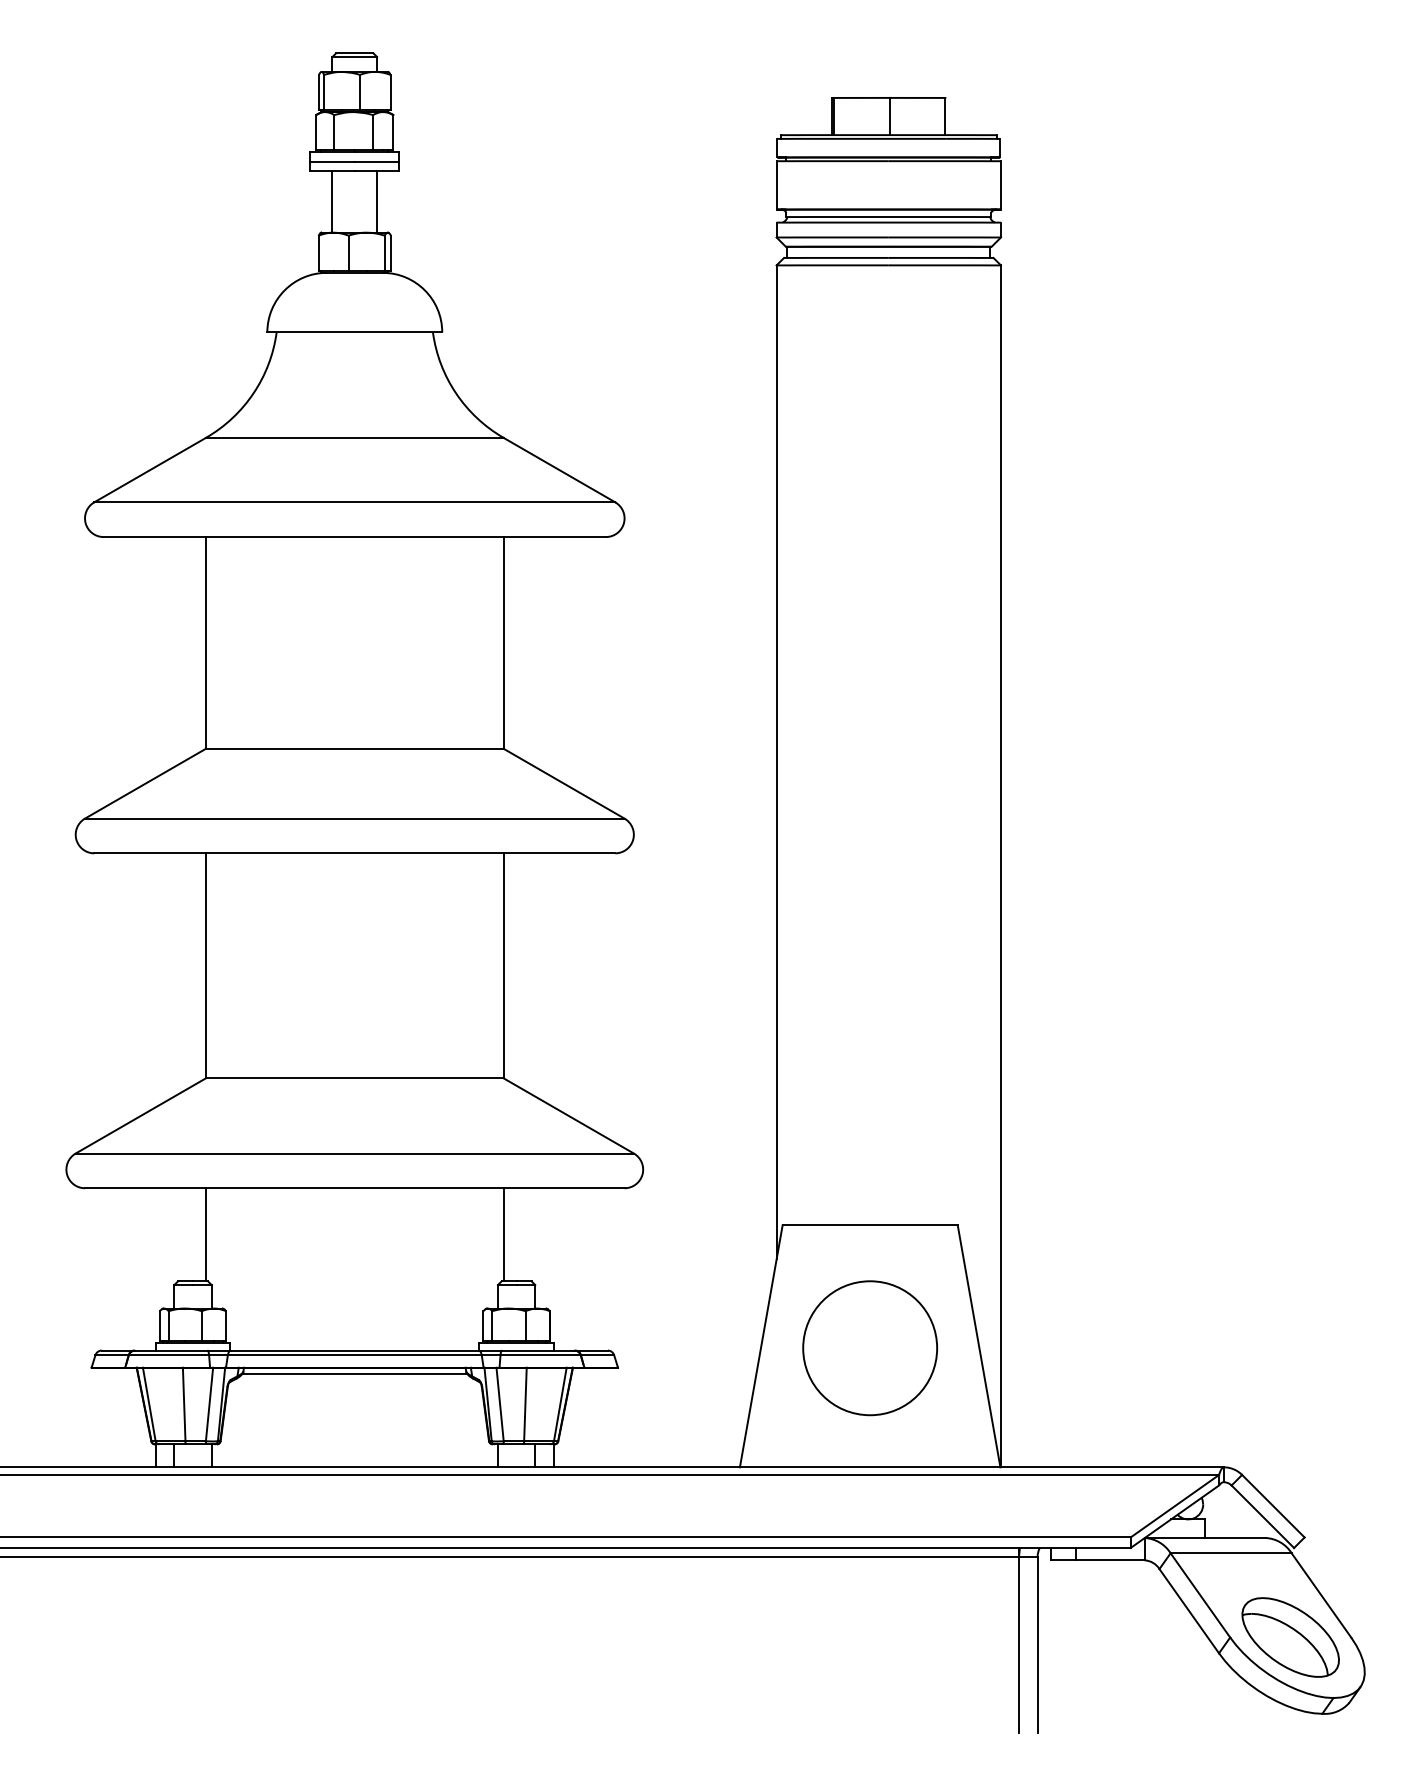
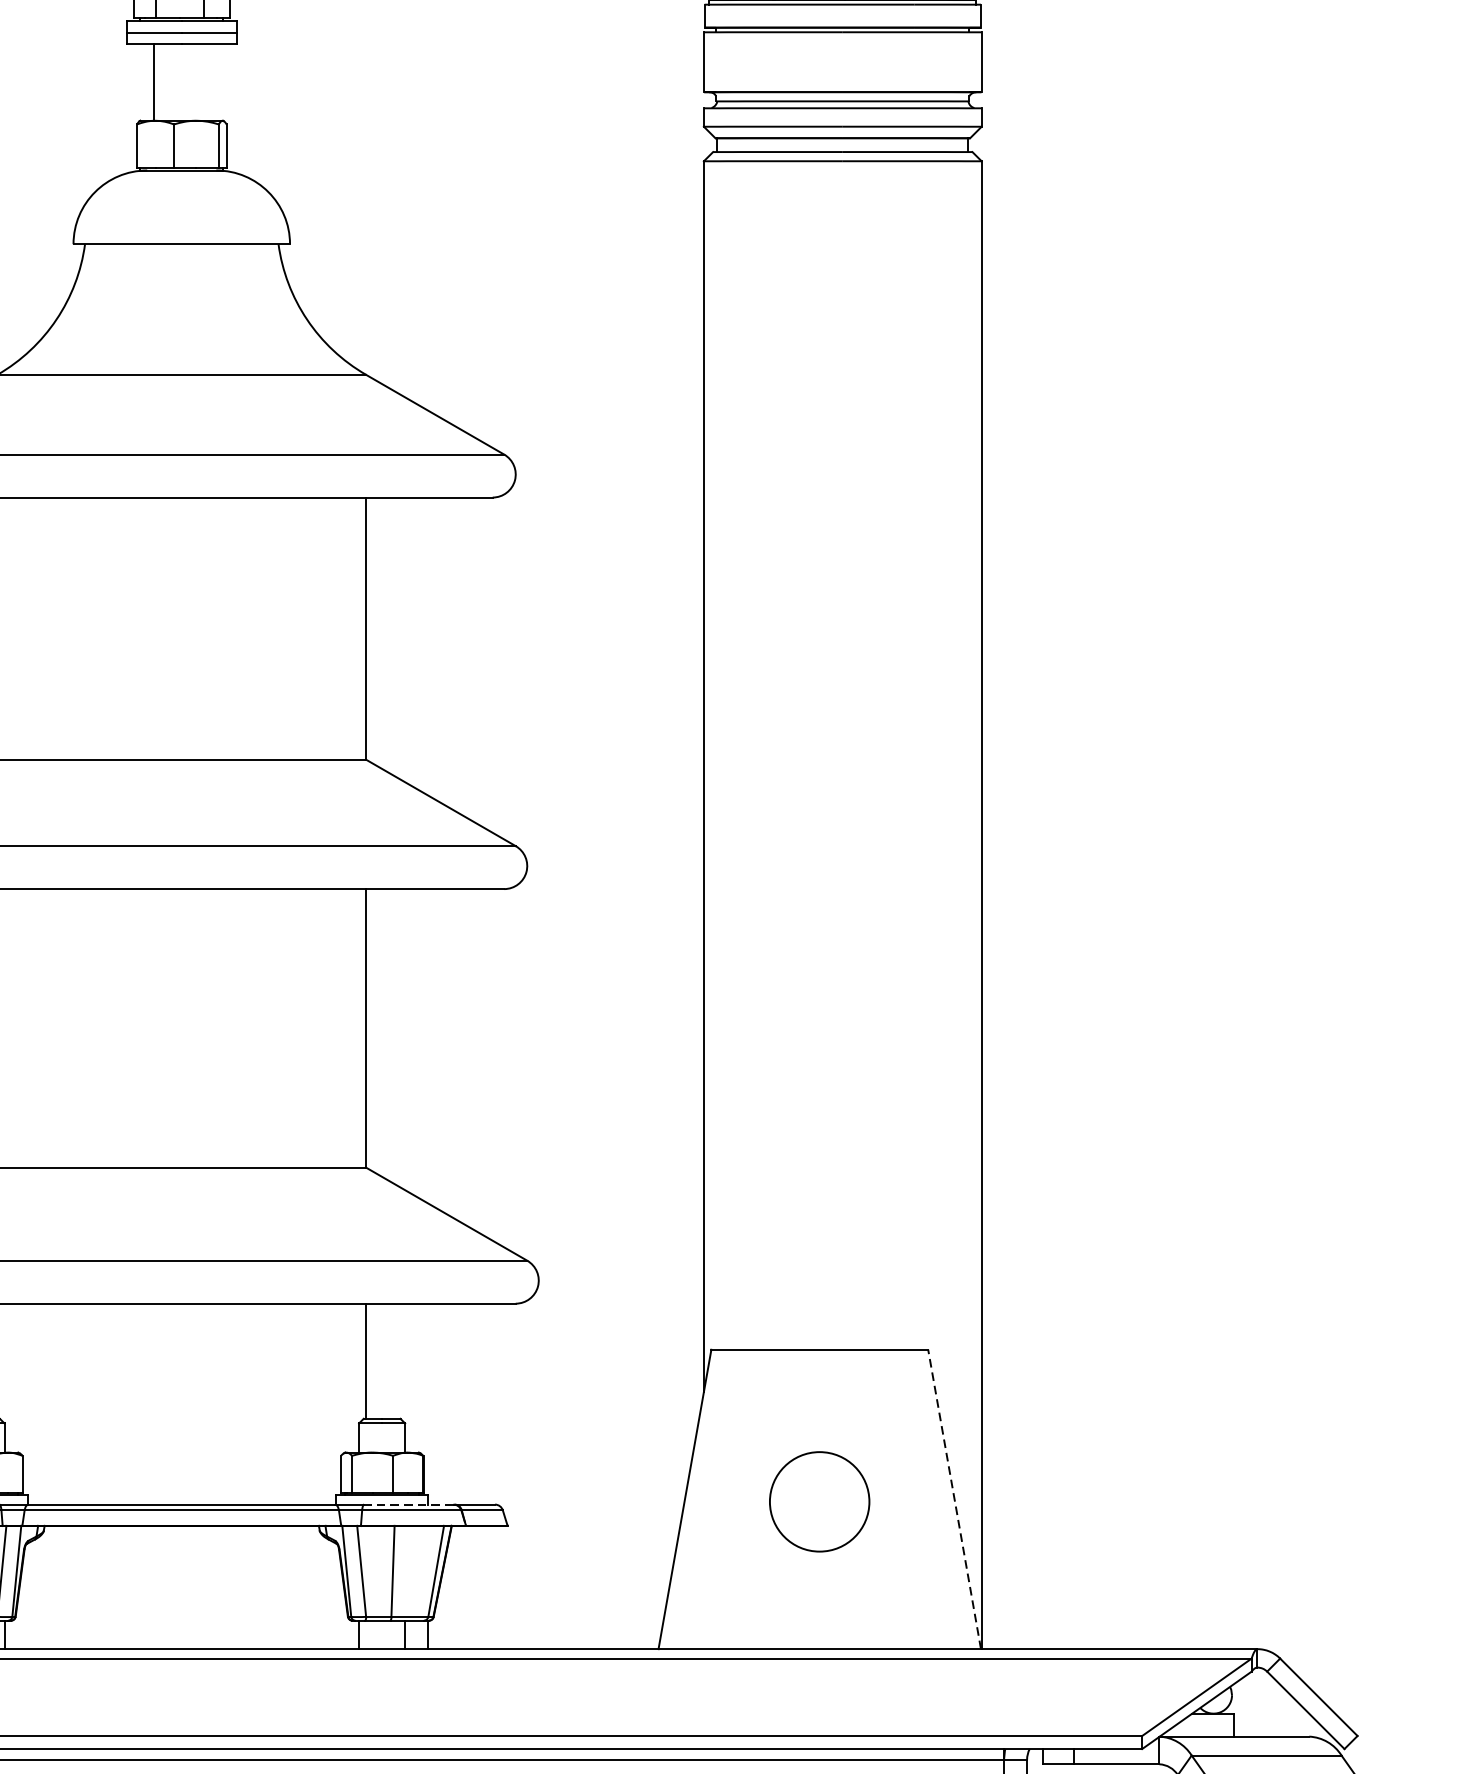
line: (377, 201) -> (209, 82), removed
line: (979, 1346) -> (955, 1499), solid -> dashed
circle: (869, 1348) -> (818, 1502), size x0.6
line: (537, 1350) -> (407, 1504), solid -> dashed
line: (354, 1374) -> (181, 1534), removed

